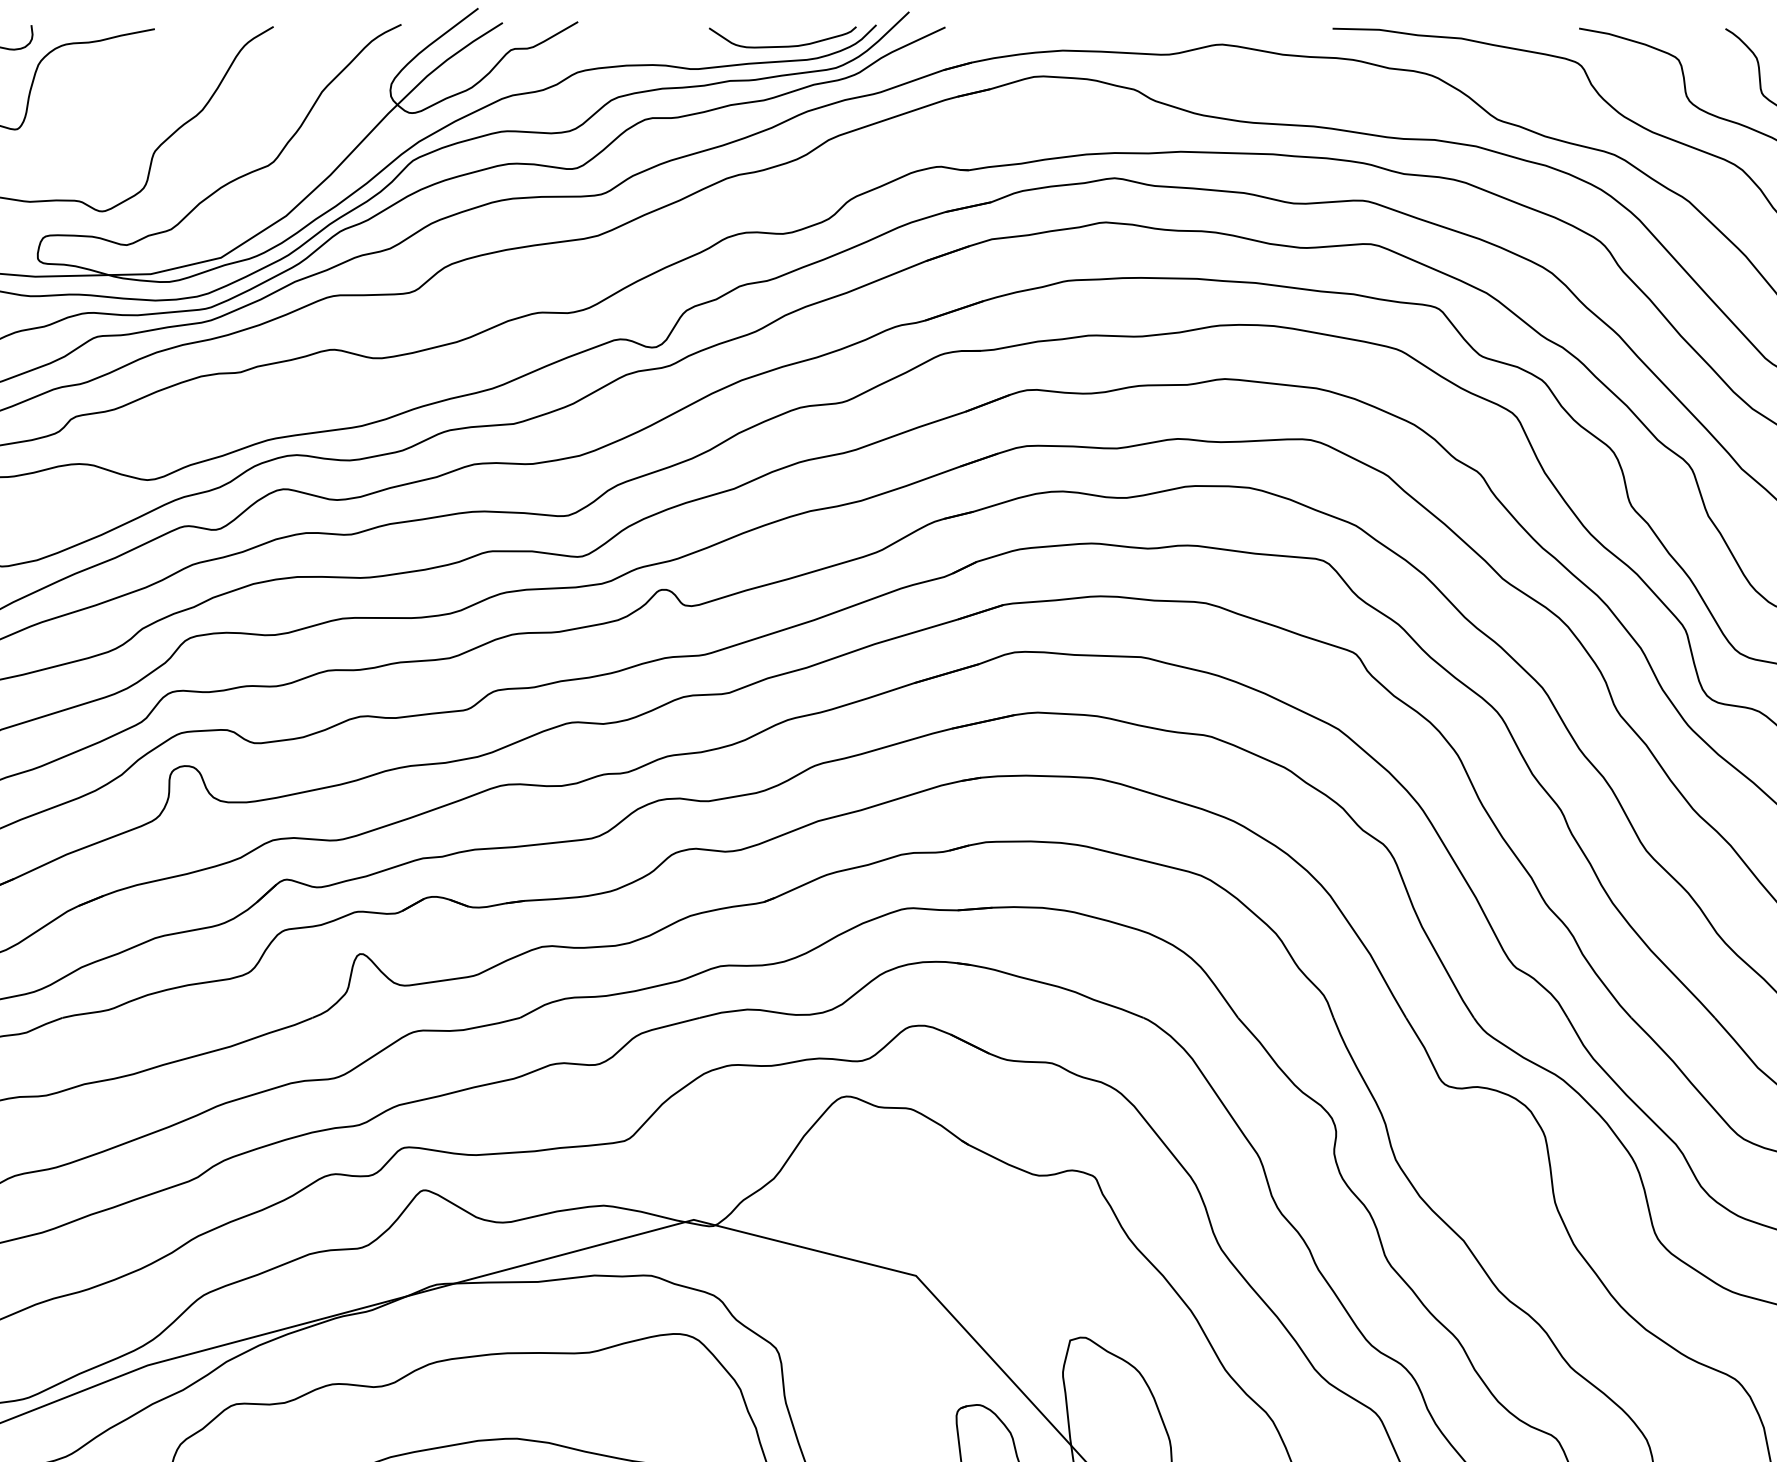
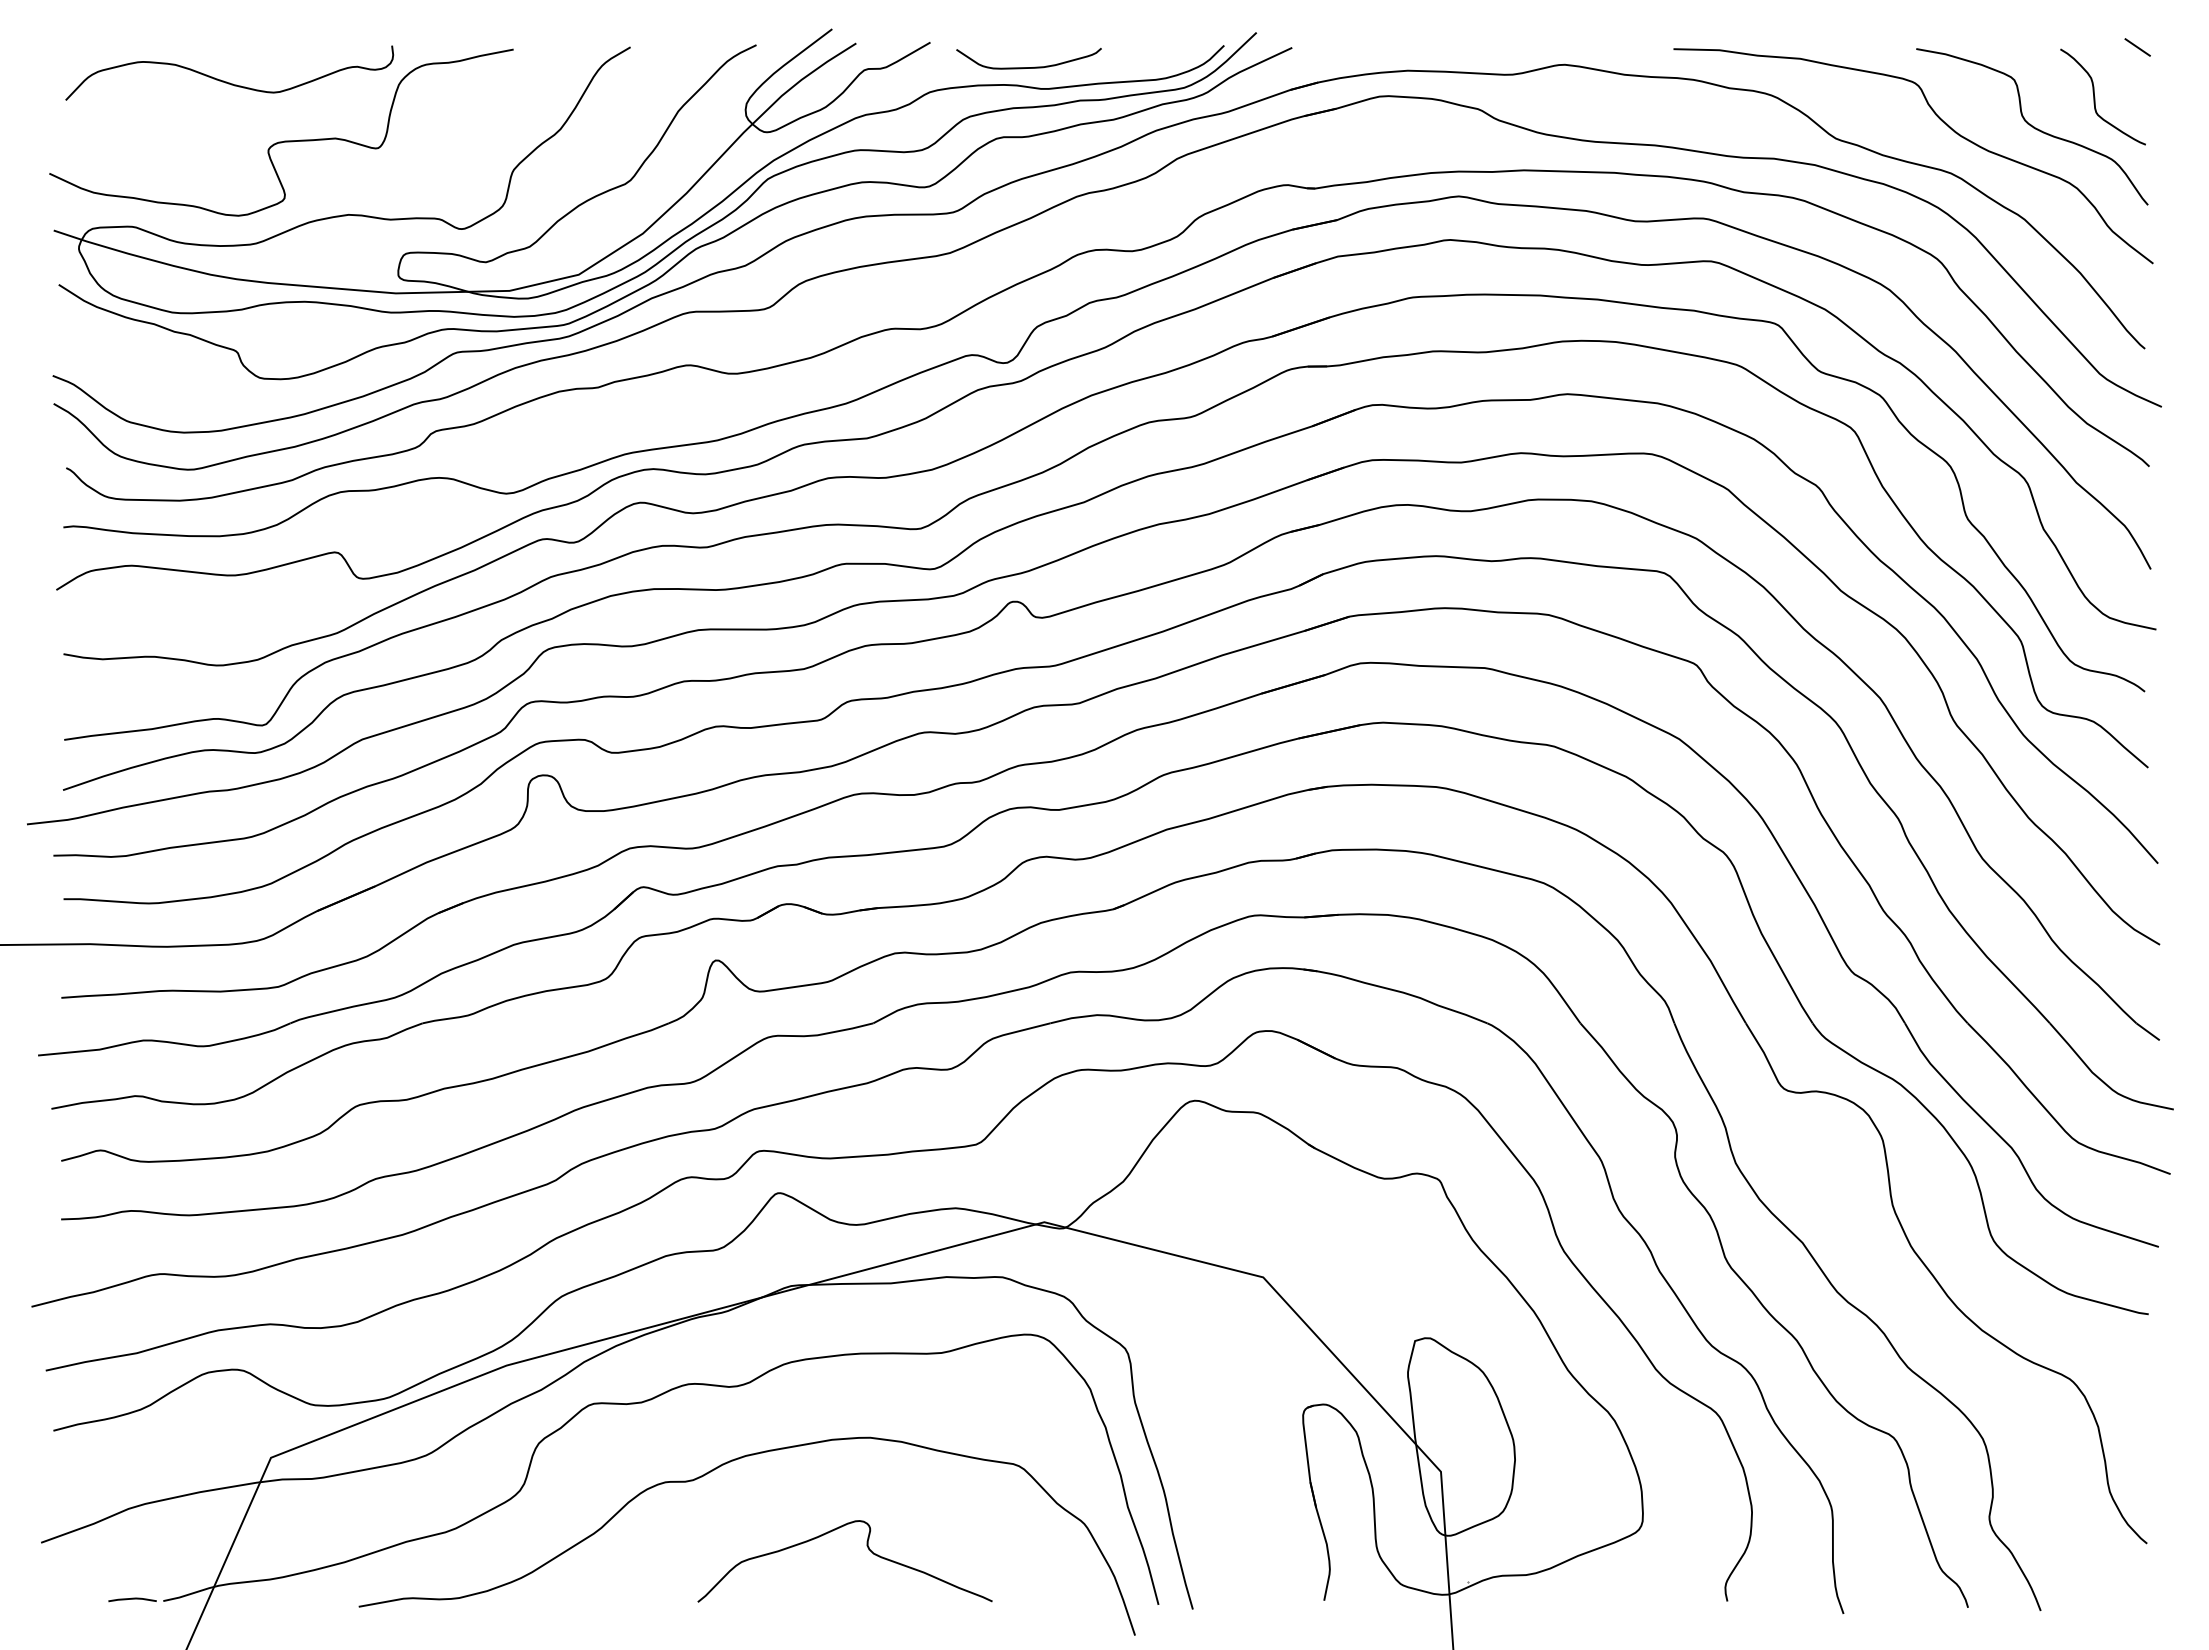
curve: (782, 46) -> (1028, 67), moved

